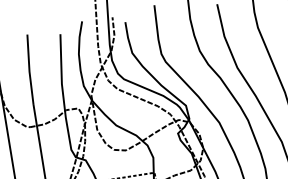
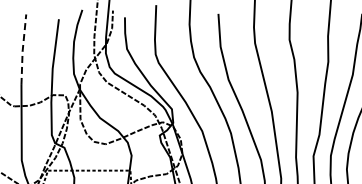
line: (29, 69) -> (22, 49), solid -> dashed

